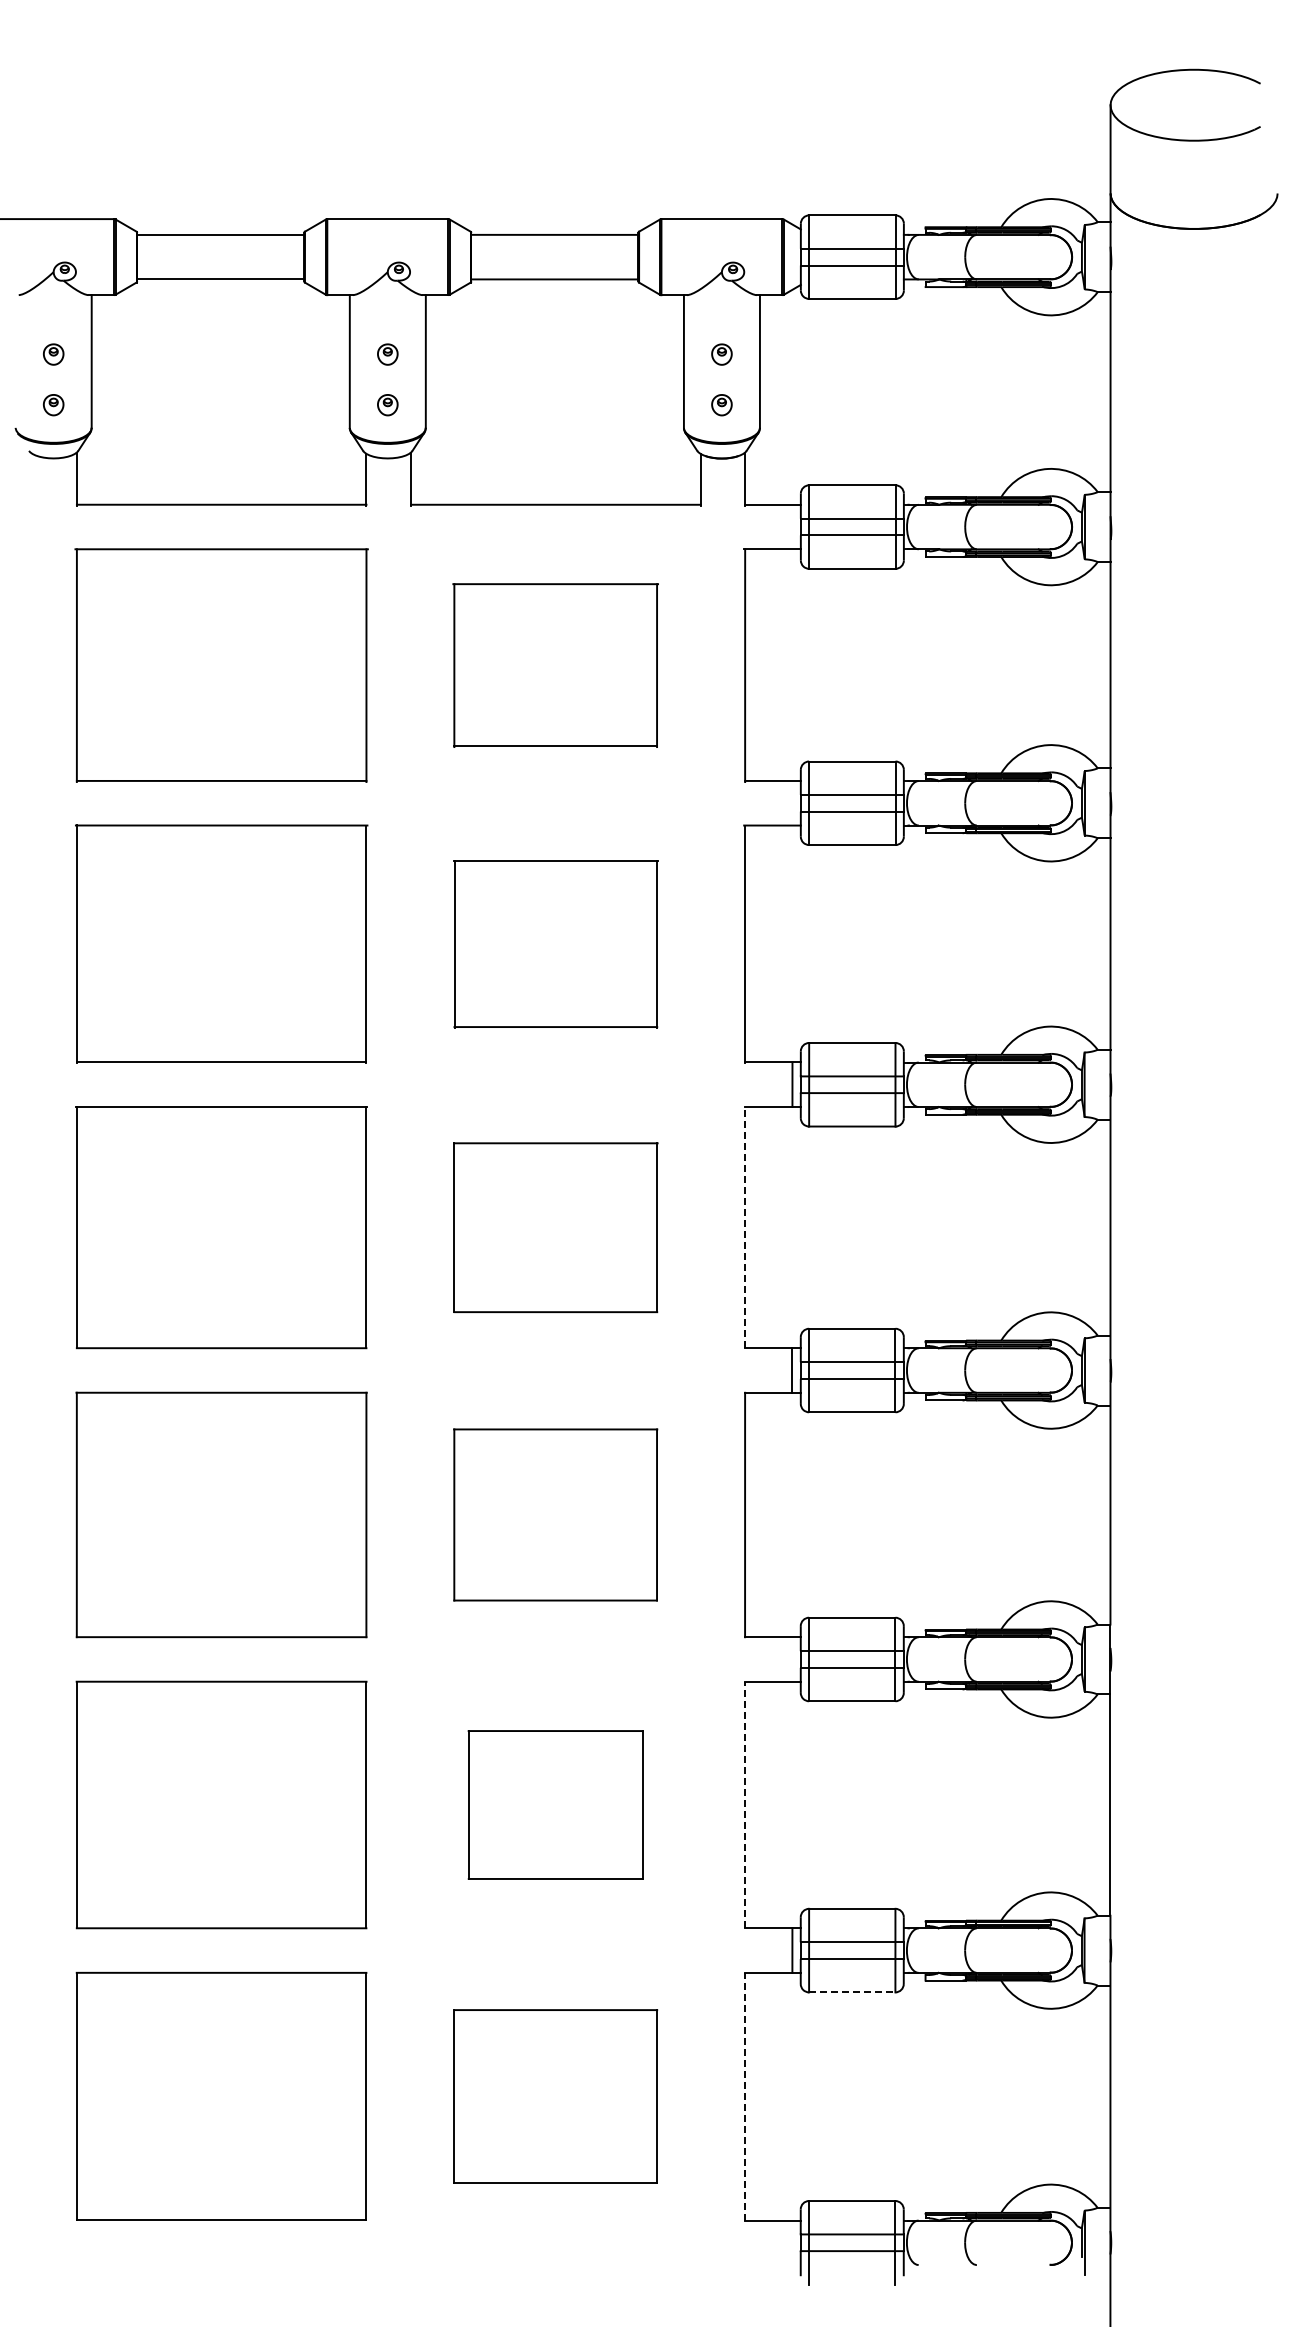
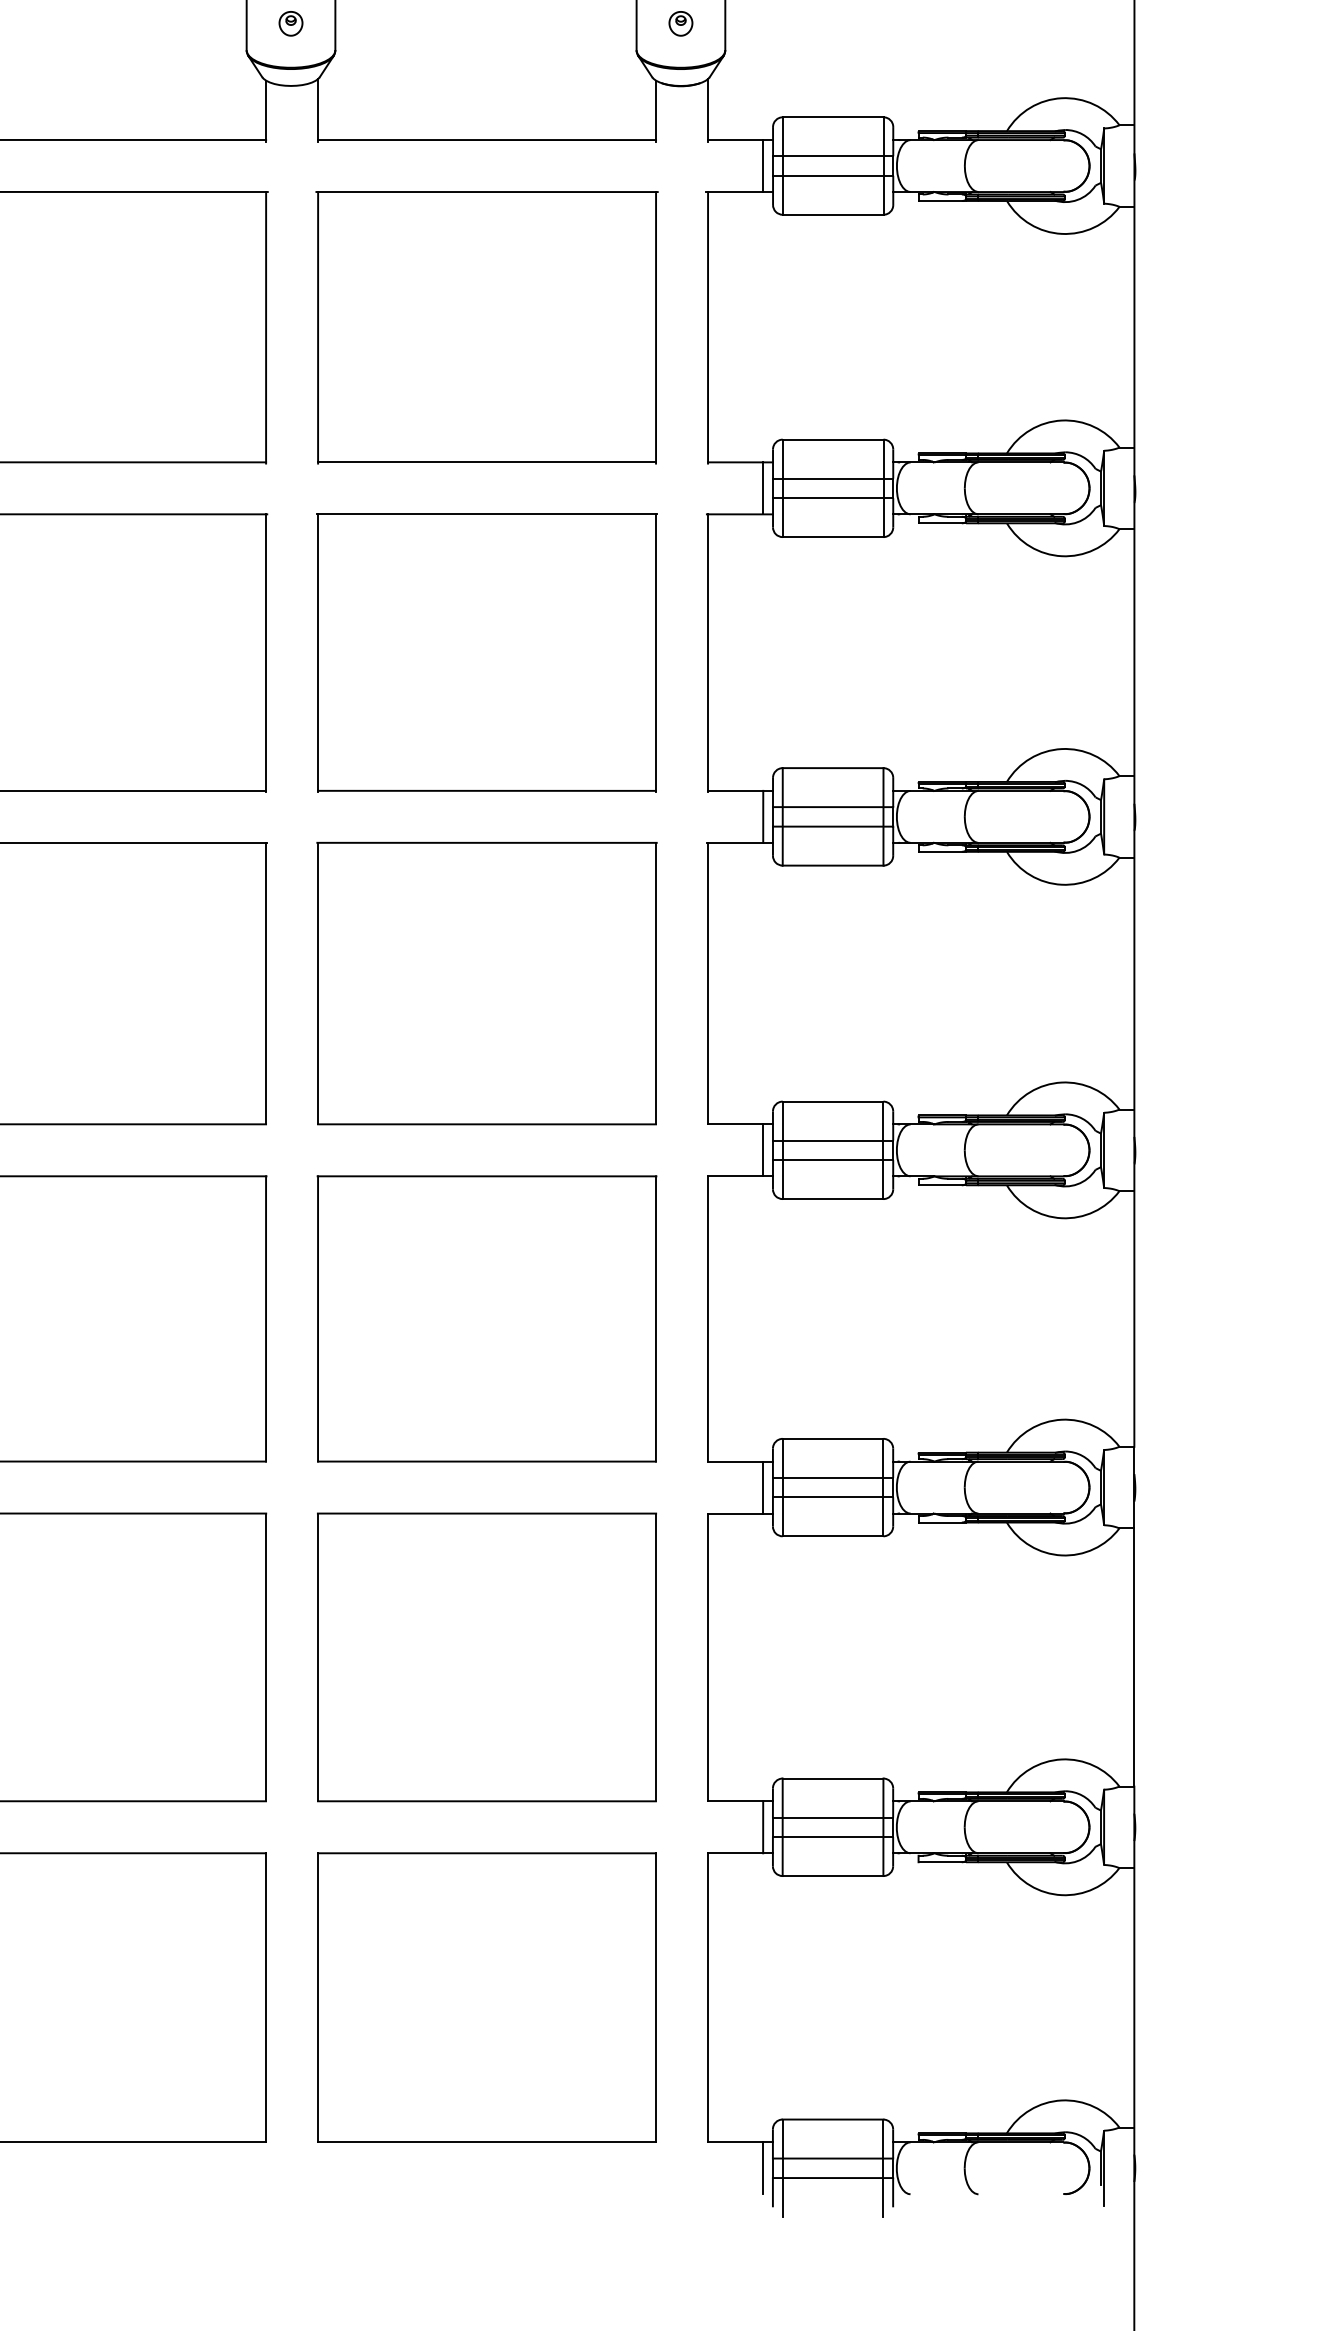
line: (792, 526) -> (763, 165), added
part: (555, 665) -> (486, 327), size x1.43
line: (792, 803) -> (763, 488), added
part: (555, 944) -> (486, 653), size x1.43
part: (555, 1227) -> (486, 983), size x1.43
line: (745, 1227) -> (708, 983), dashed -> solid
part: (555, 1514) -> (486, 1318), size x1.43
line: (792, 1659) -> (763, 1487), added
part: (555, 1804) -> (486, 1656), size x1.67
line: (745, 1804) -> (708, 1656), dashed -> solid
line: (852, 1992) -> (833, 1876), dashed -> solid
part: (555, 2096) -> (486, 1997), size x1.43
line: (745, 2096) -> (708, 1997), dashed -> solid
line: (792, 2242) -> (763, 2167), added

